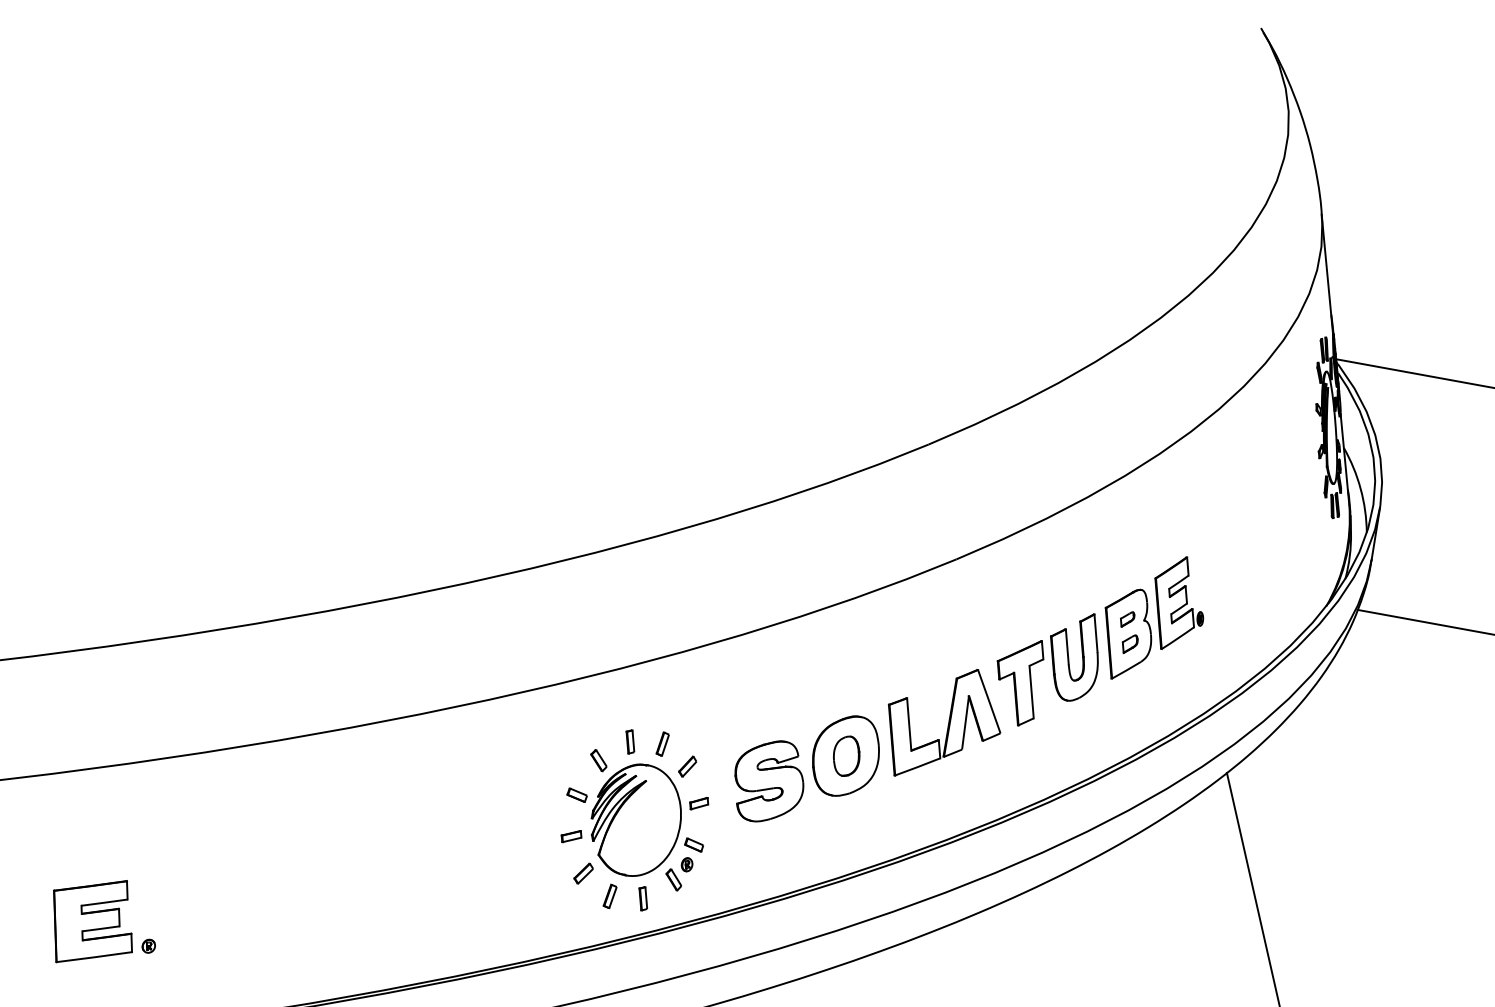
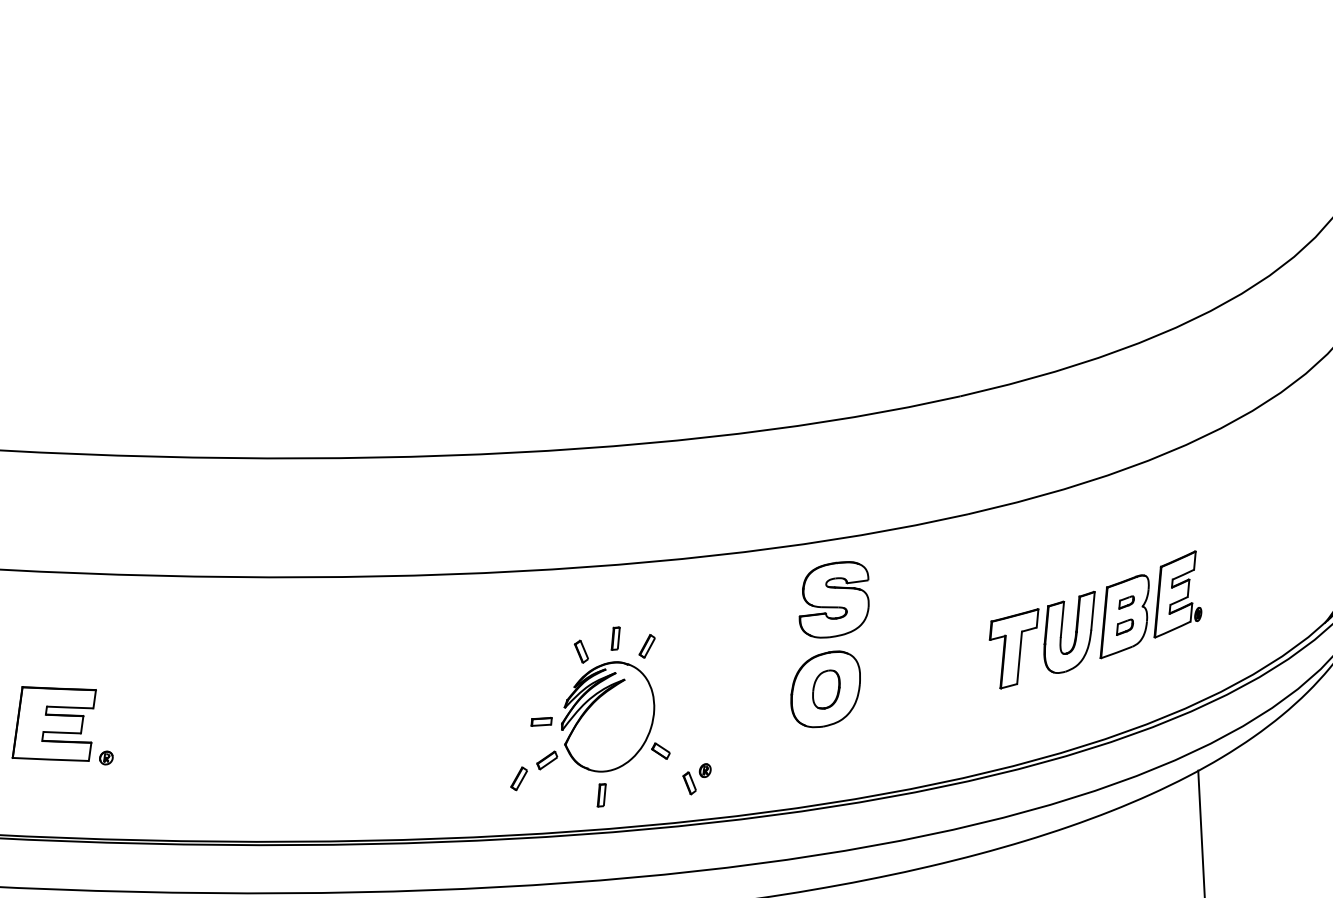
part: (944, 722) -> (928, 672), removed
part: (687, 766) -> (667, 672), removed
part: (769, 781) -> (835, 600), moved
part: (576, 794) -> (553, 681), removed
part: (699, 803) -> (673, 711), removed
part: (679, 874) -> (696, 778), moved
part: (609, 896) -> (518, 778), moved

